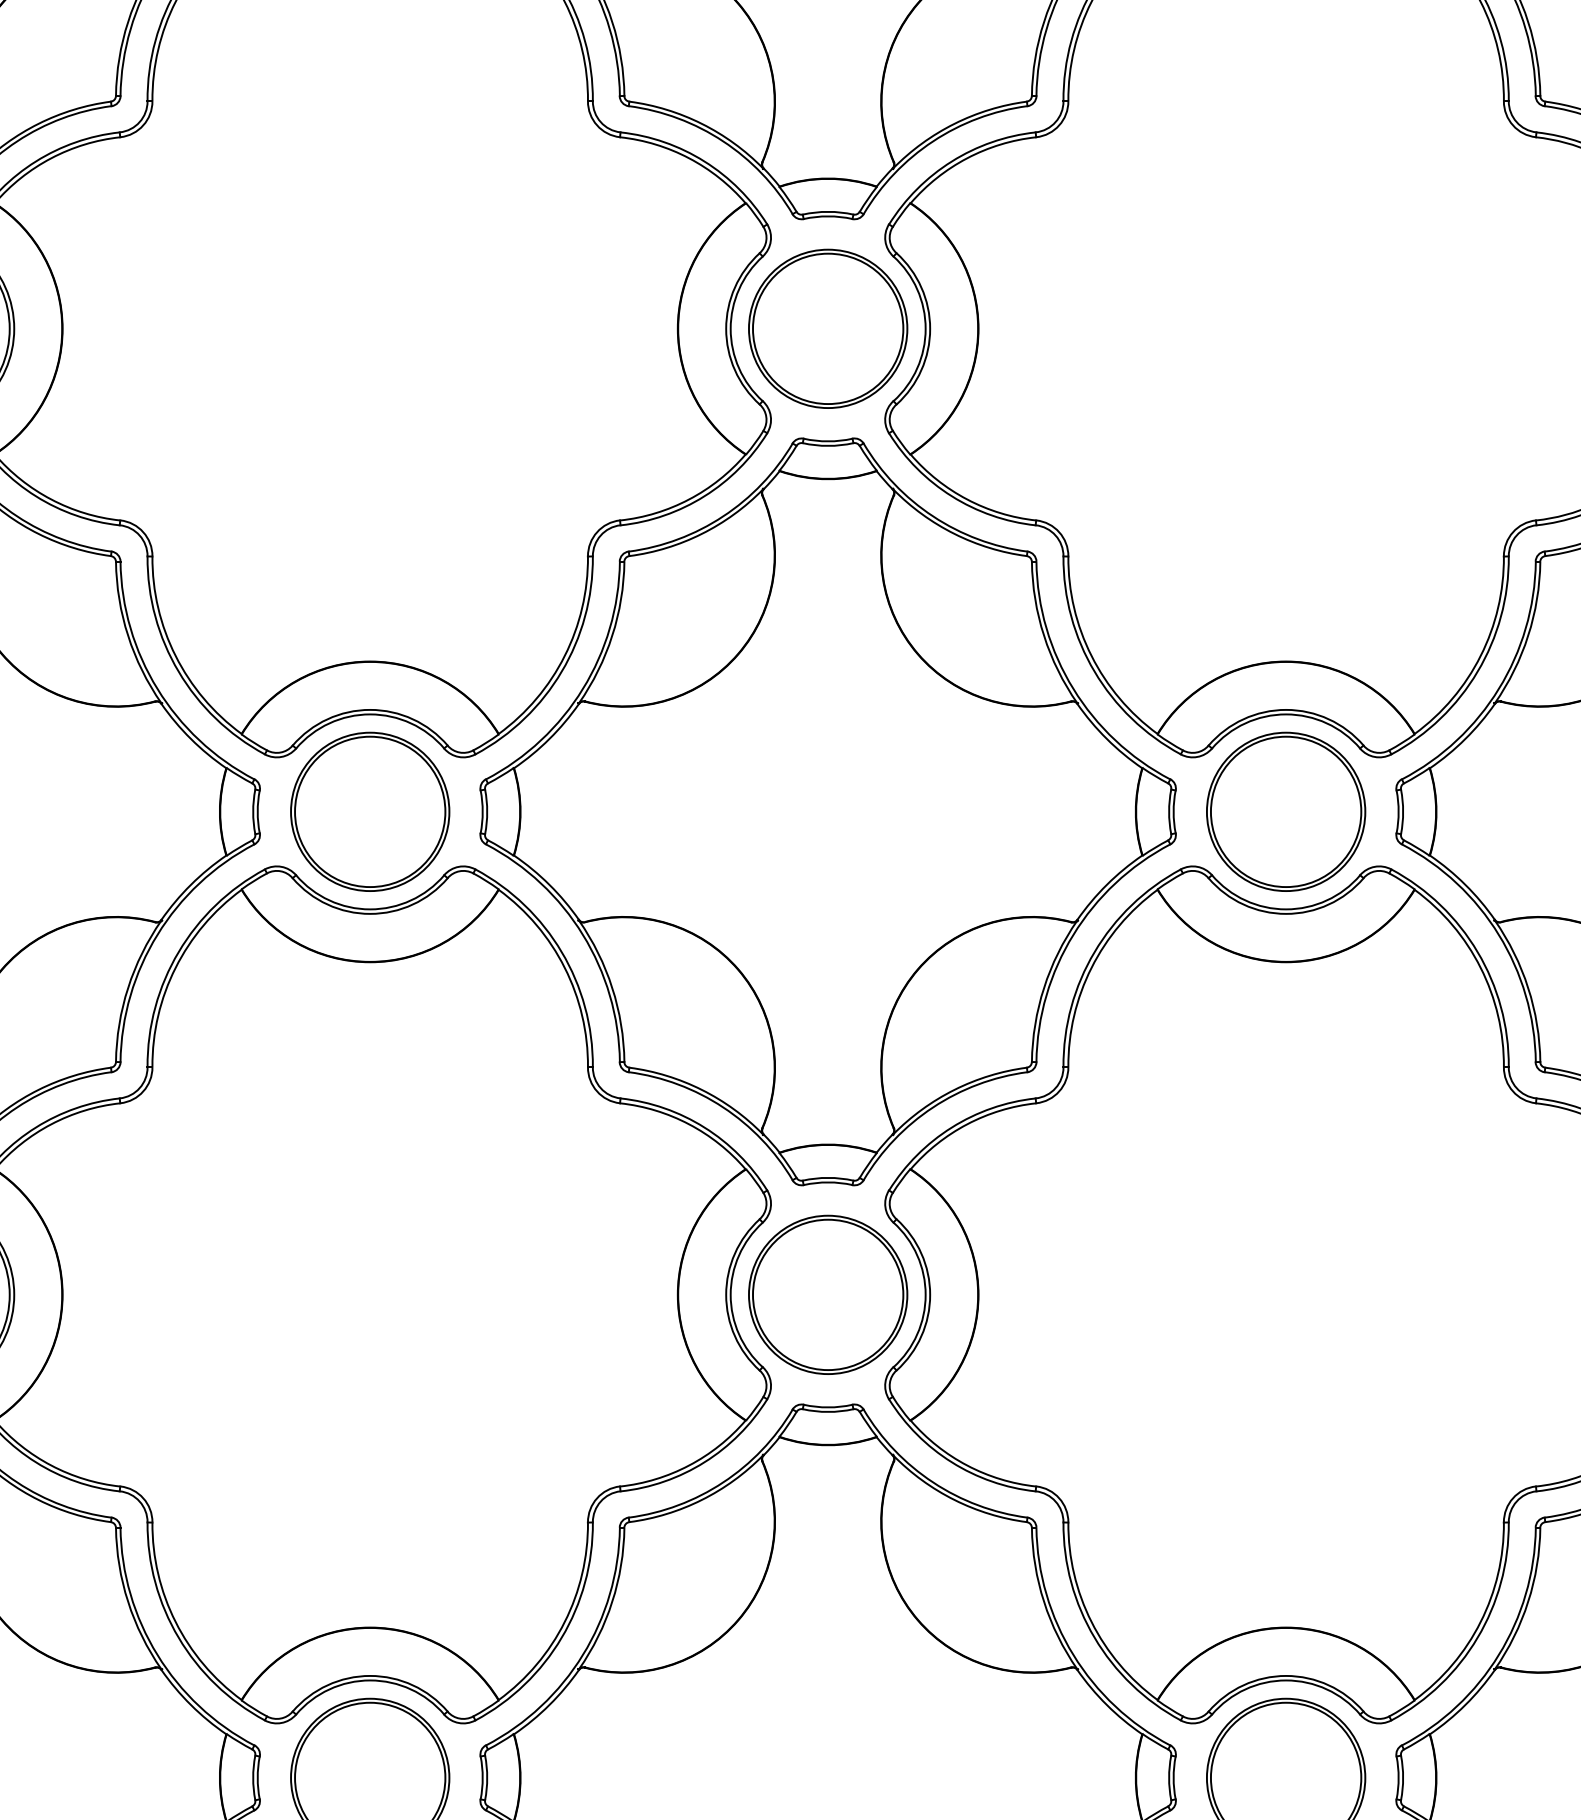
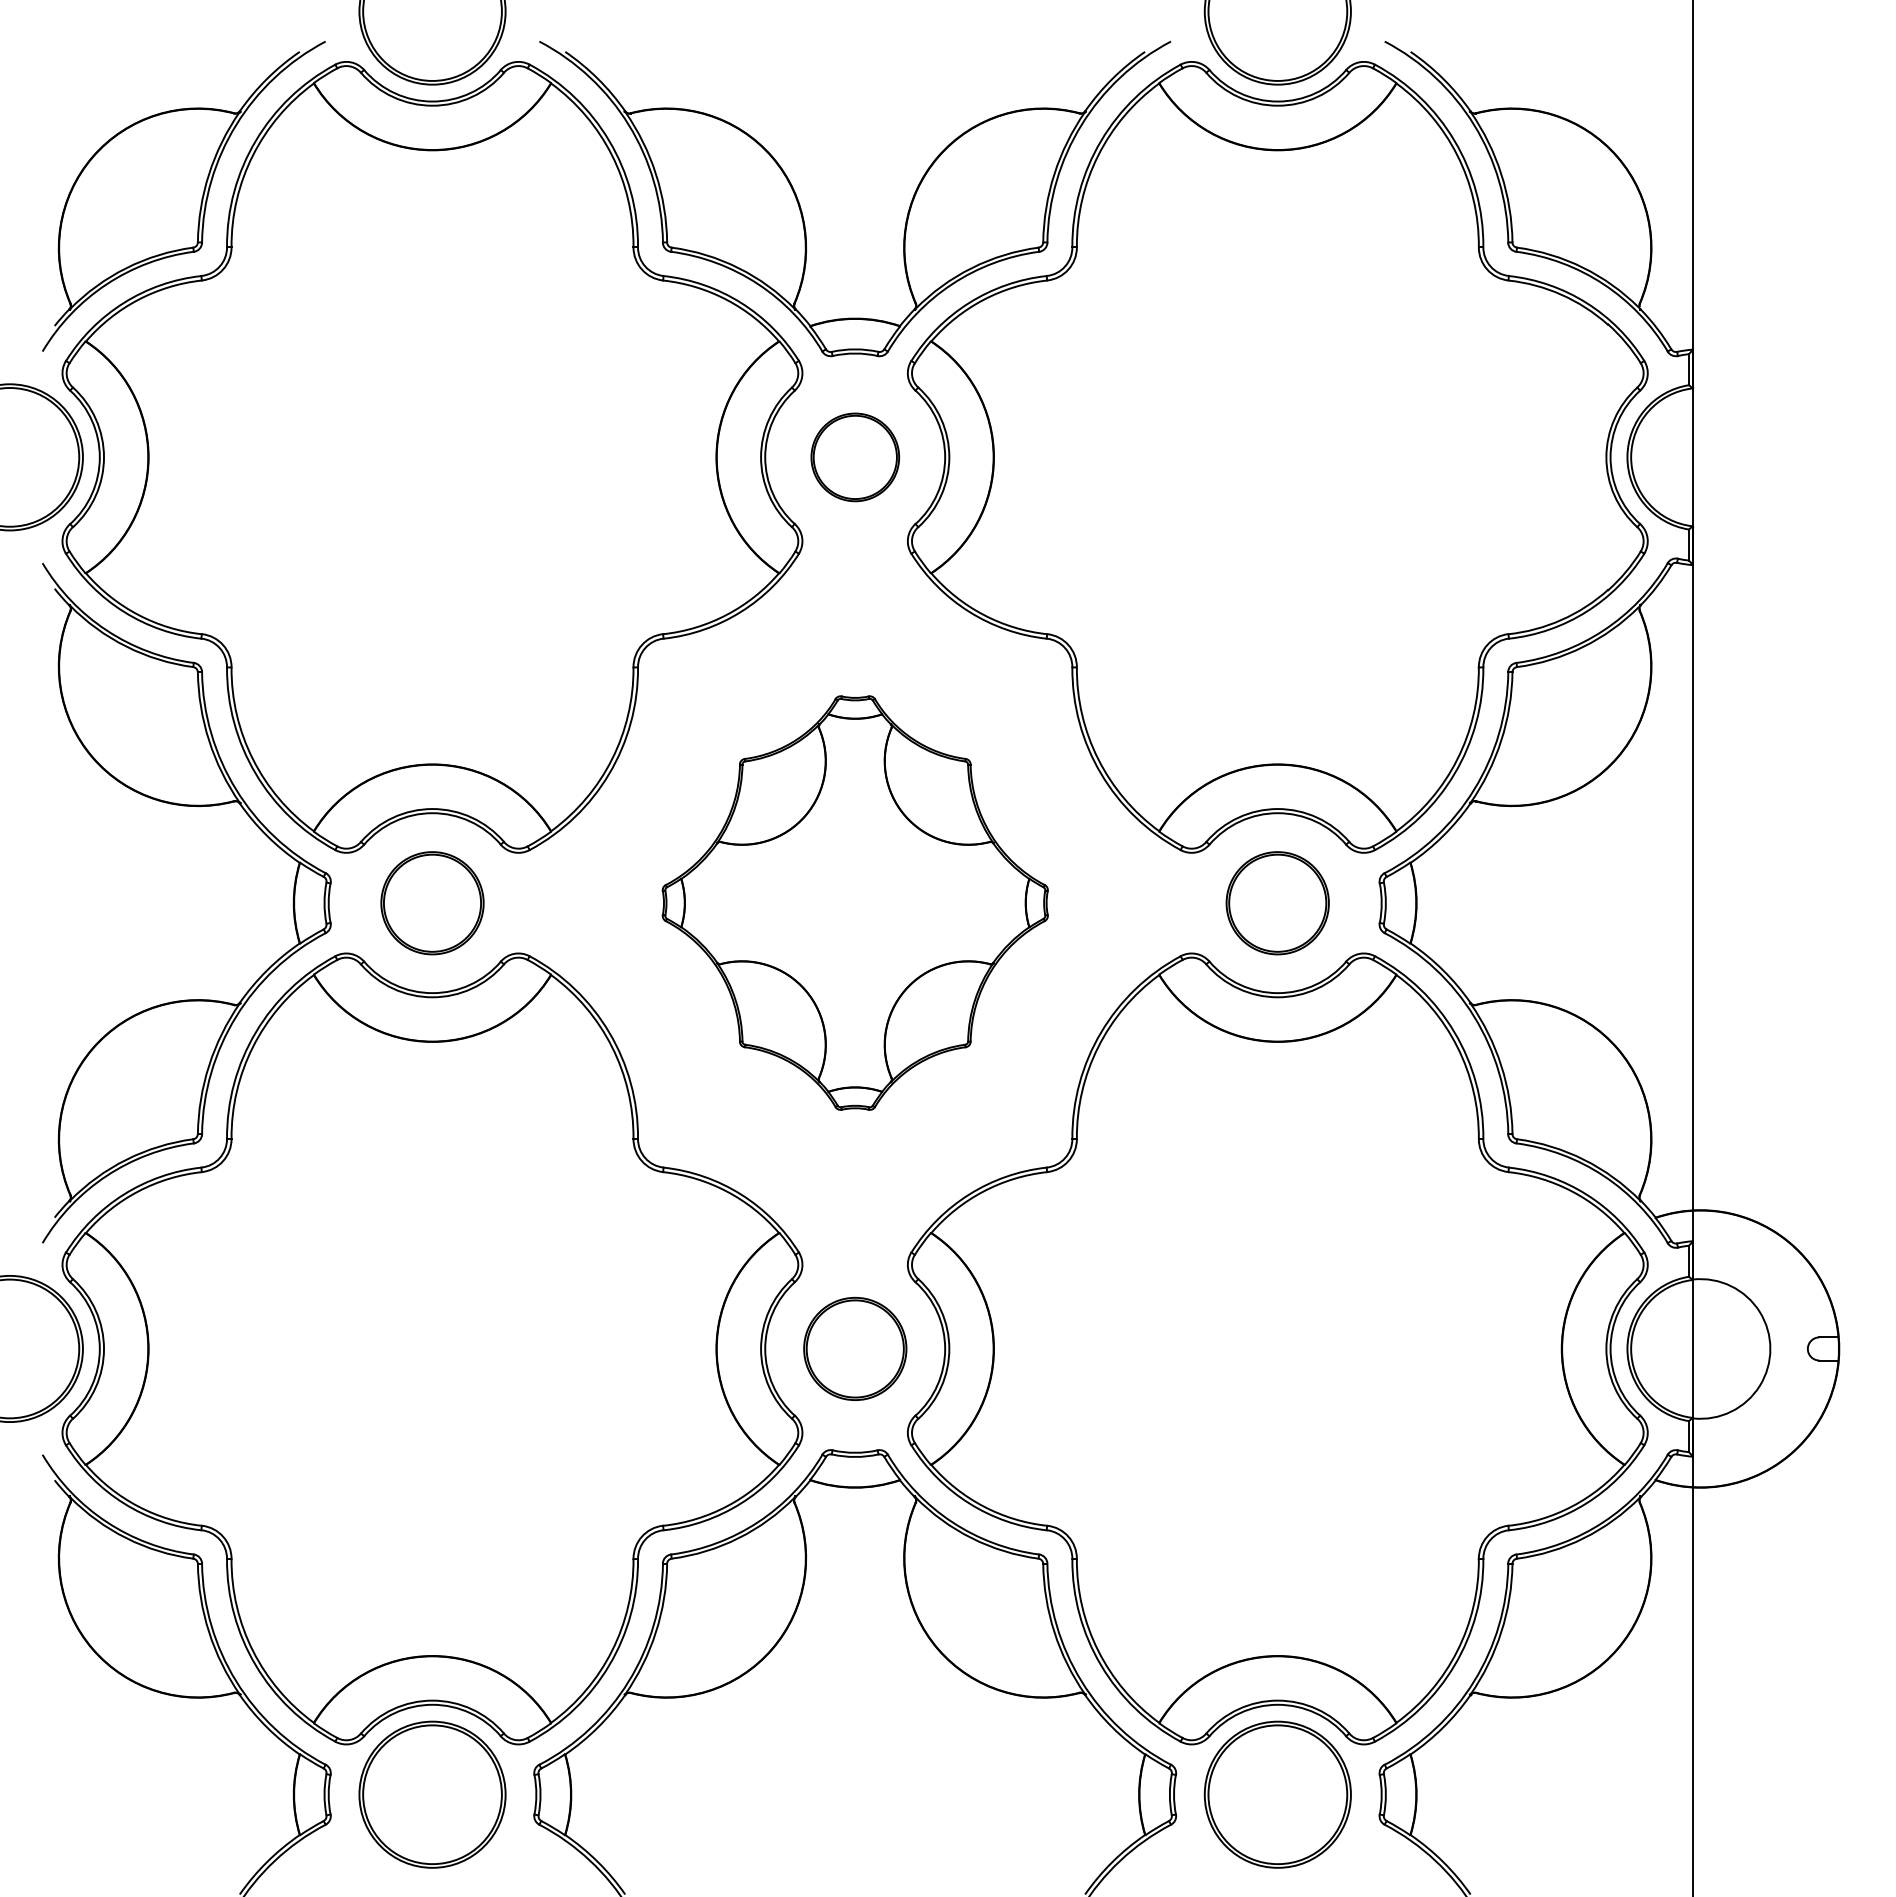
part: (828, 329) -> (855, 457), size x0.6
part: (828, 811) -> (855, 902), size x0.6
part: (370, 812) -> (432, 903), size x0.7
part: (1285, 812) -> (1277, 903), size x0.7
part: (828, 1294) -> (855, 1348), size x0.7

